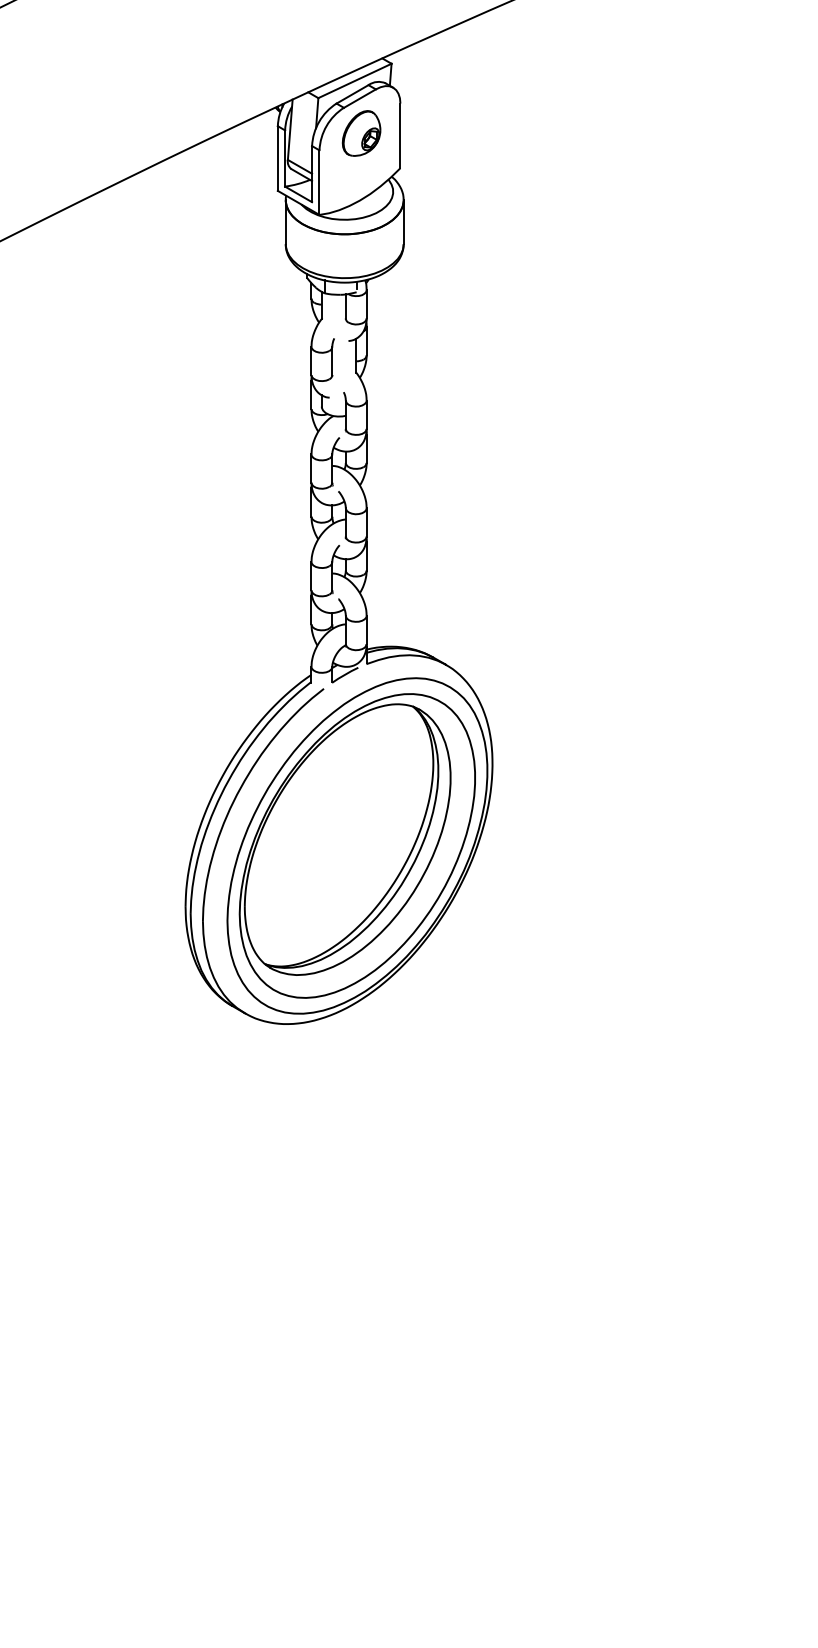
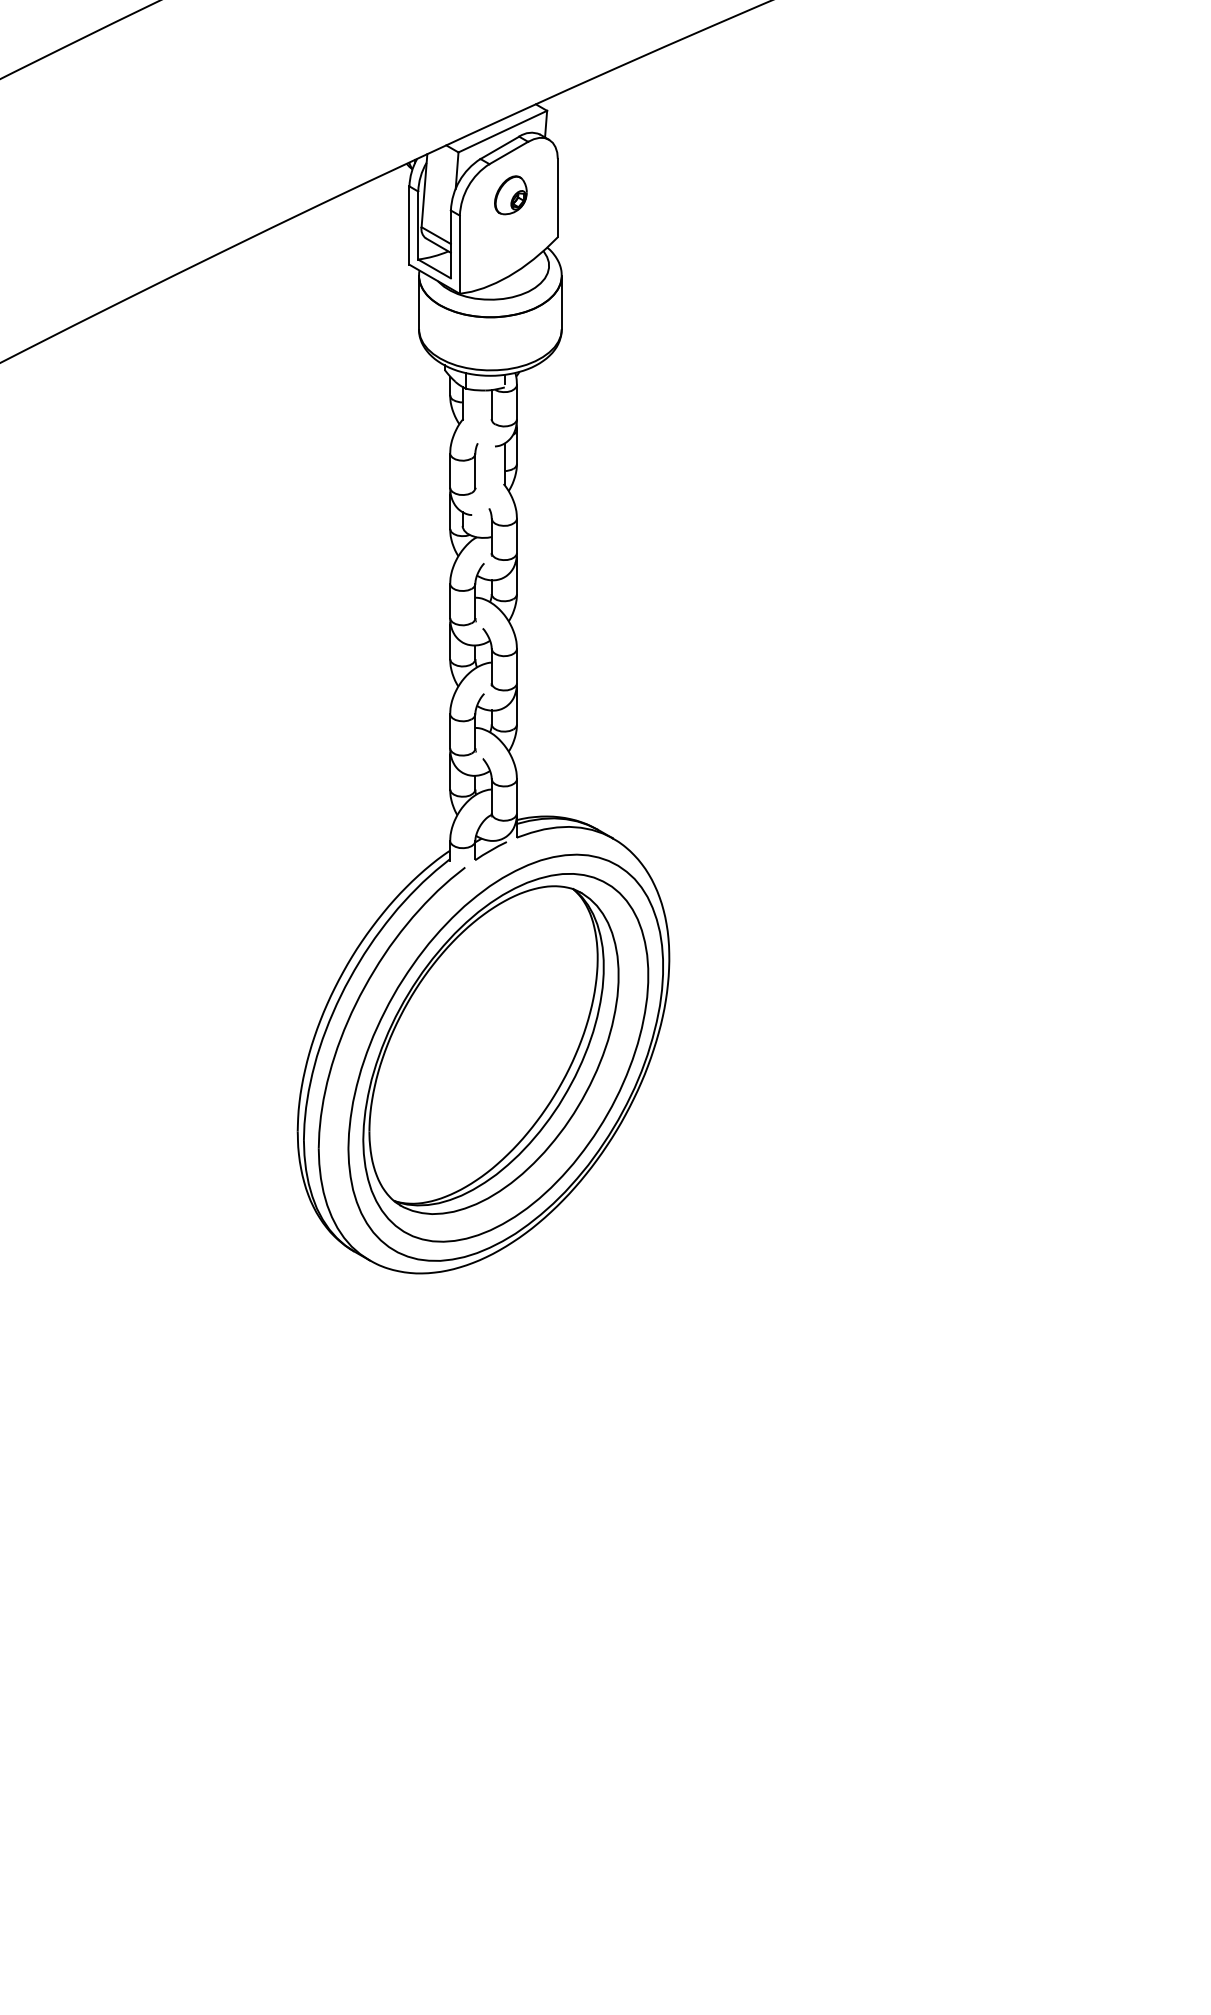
part: (361, 133) -> (510, 195), size x0.7

